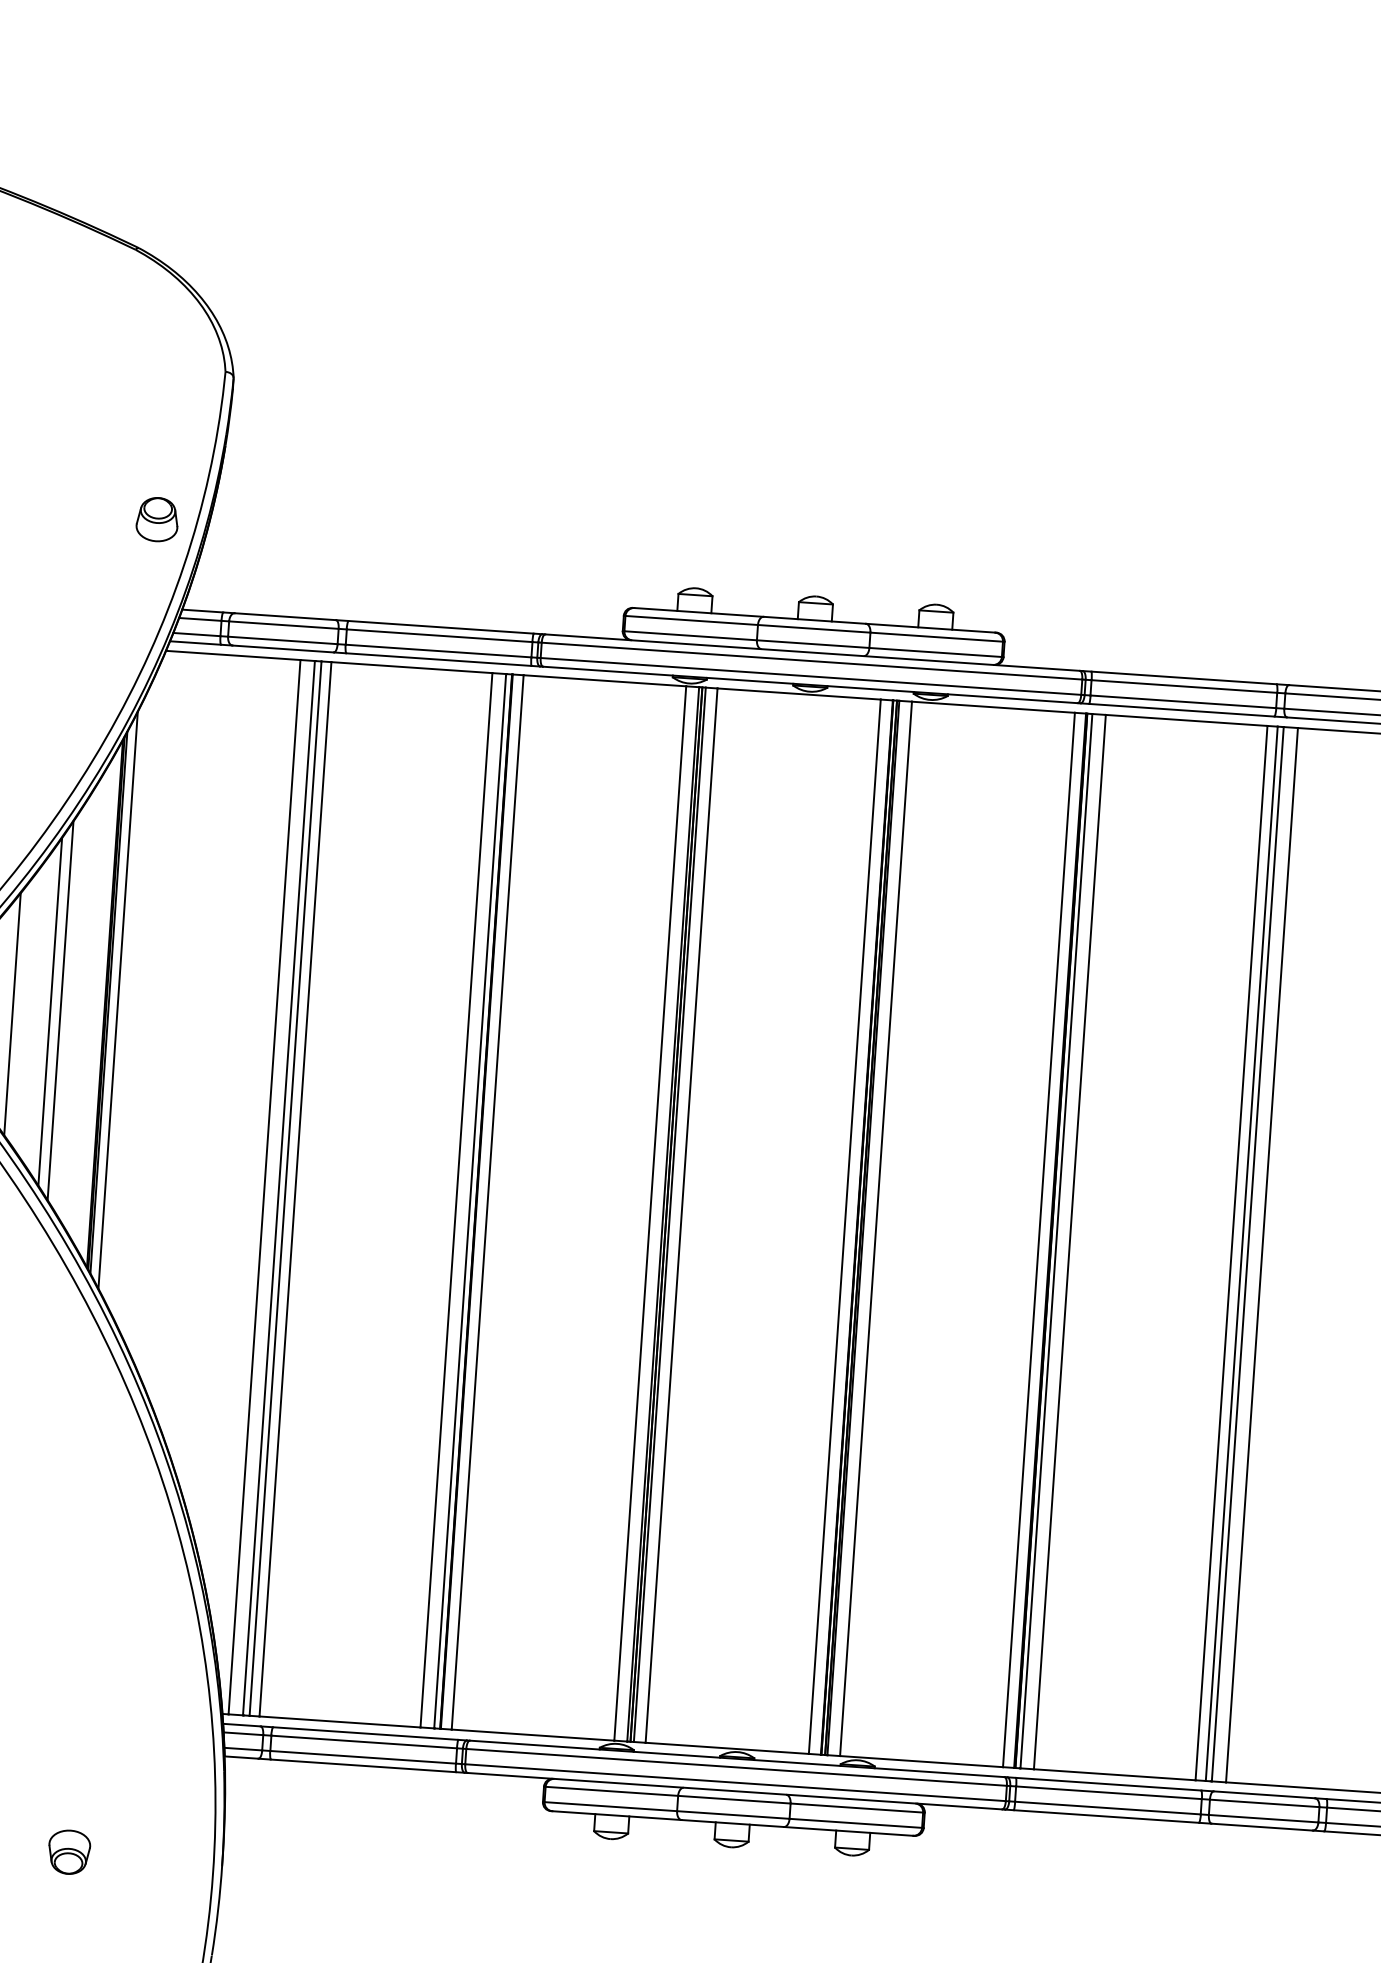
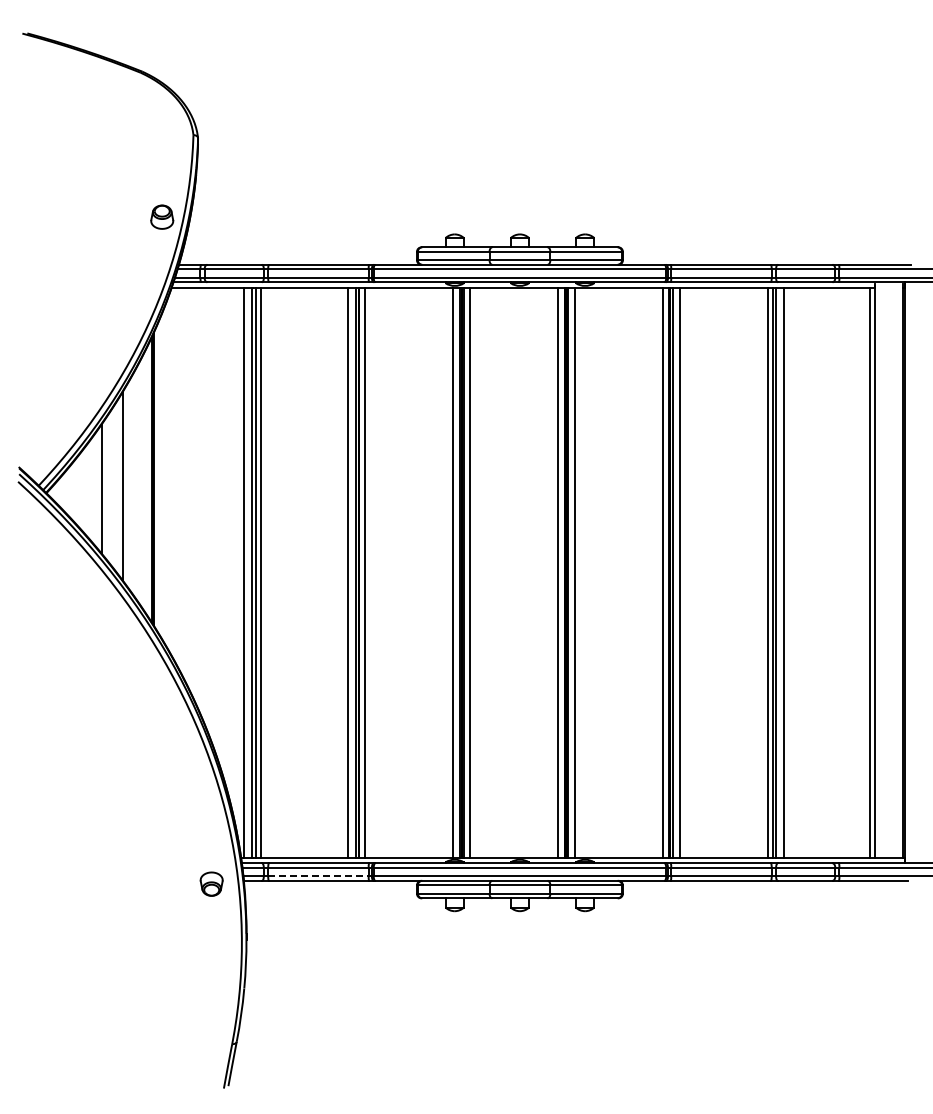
line: (117, 1000) -> (158, 477), removed
line: (61, 1009) -> (128, 484), removed
line: (363, 1757) -> (318, 876), solid -> dashed
part: (69, 1851) -> (211, 883), moved

